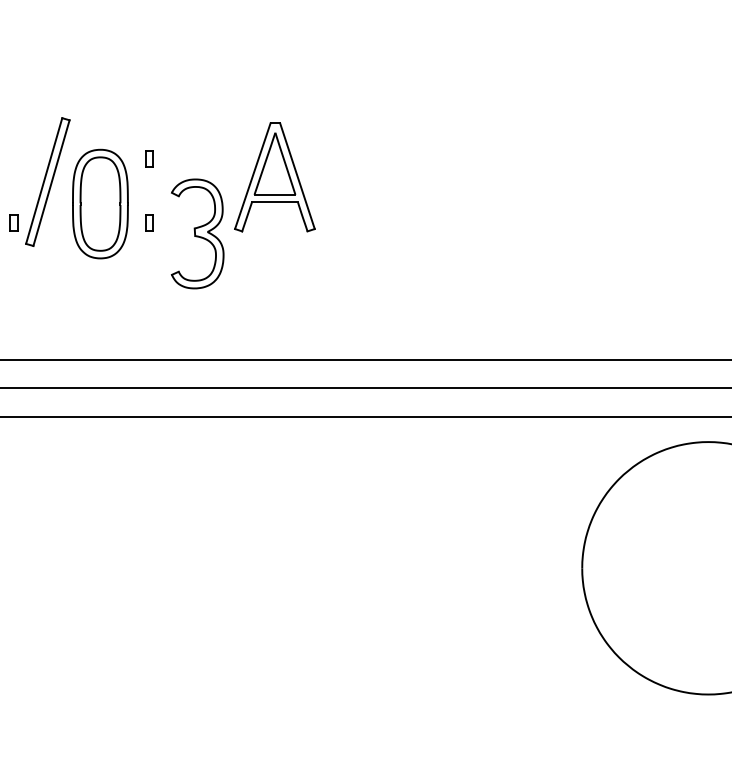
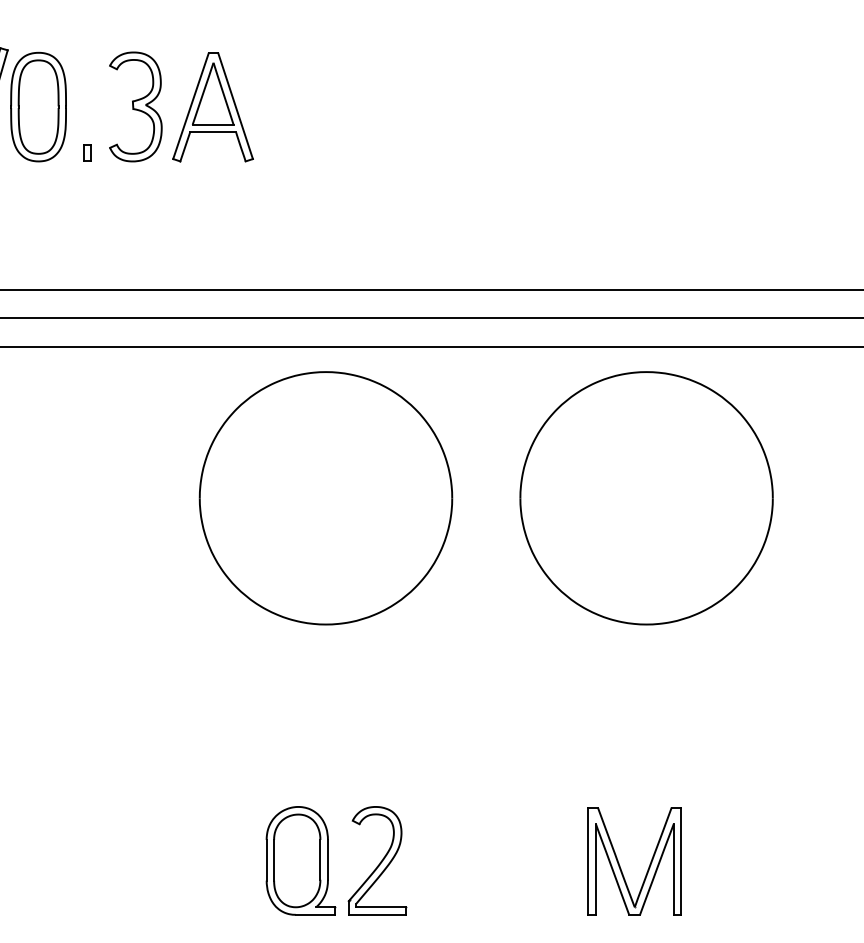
part: (149, 158) -> (87, 88), removed
part: (100, 203) -> (38, 106), moved
part: (197, 233) -> (135, 106), moved
part: (387, 568) -> (325, 498), added

